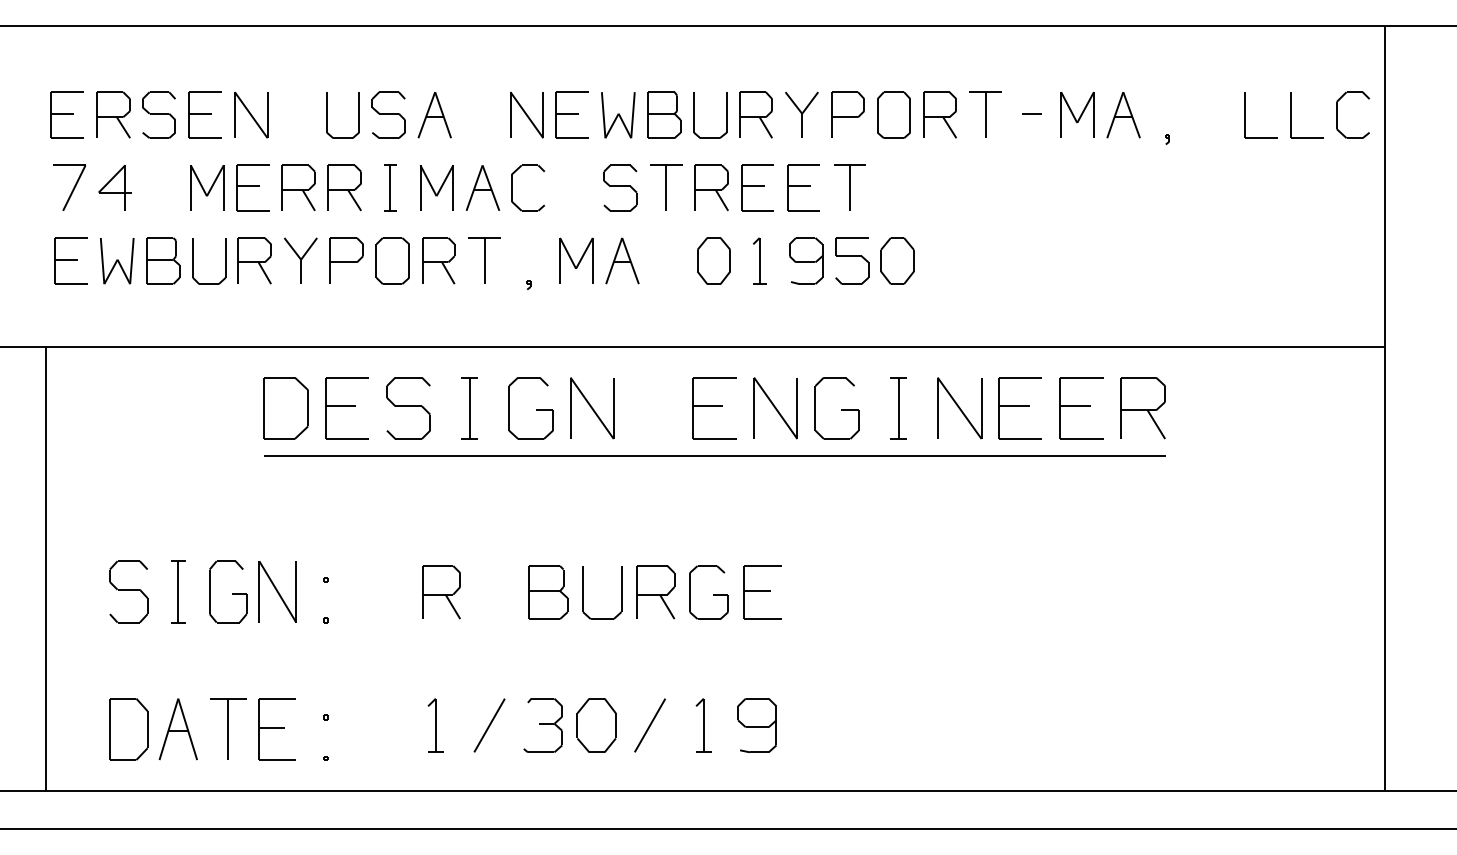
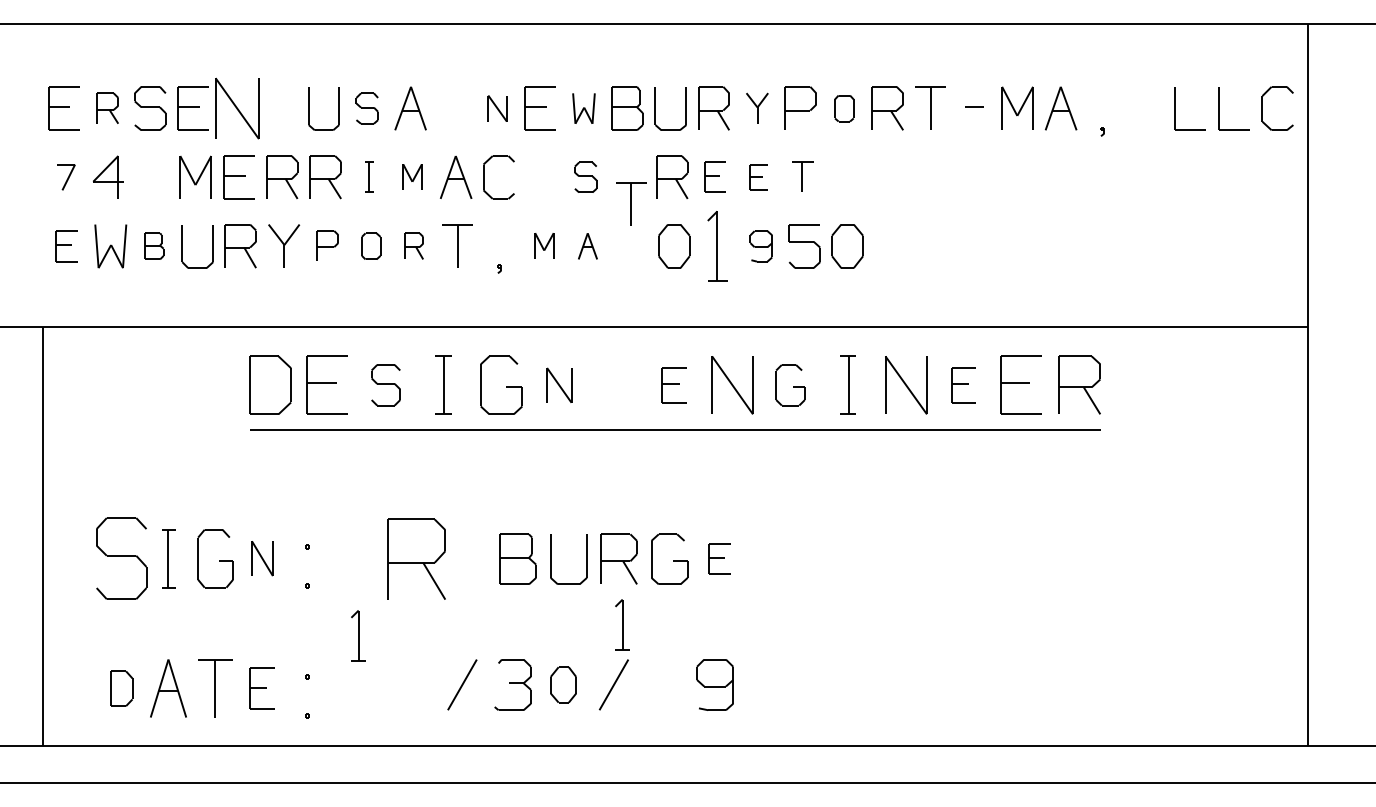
part: (802, 114) -> (757, 107), size x0.7
part: (113, 115) -> (107, 108), size x0.7
part: (251, 115) -> (237, 108), size x1.4
part: (389, 115) -> (367, 108), size x0.7
part: (526, 115) -> (497, 108), size x0.6
part: (617, 115) -> (583, 108), size x0.7
part: (894, 115) -> (844, 108), size x0.6
part: (436, 187) -> (412, 176), size x0.6
part: (666, 187) -> (631, 203), moved
part: (849, 187) -> (802, 176), size x0.7
part: (70, 188) -> (66, 177), size x0.6
part: (390, 188) -> (368, 177), size x0.7
part: (619, 188) -> (585, 177), size x0.7
part: (756, 188) -> (714, 177), size x0.7
part: (803, 188) -> (758, 177), size x0.6
part: (346, 260) -> (327, 245), size x0.7
part: (576, 260) -> (544, 245), size x0.6
part: (70, 261) -> (66, 246), size x0.7
part: (163, 261) -> (154, 246), size x0.6
part: (393, 261) -> (371, 246), size x0.6
part: (437, 261) -> (413, 246), size x0.6
part: (622, 261) -> (587, 246), size x0.6
part: (759, 261) -> (717, 246), size x1.6
part: (806, 261) -> (761, 246), size x0.7
part: (408, 407) -> (385, 384), size x0.7
part: (714, 407) -> (674, 384), size x0.6
part: (837, 407) -> (790, 384), size x0.7
part: (1020, 407) -> (963, 384), size x0.6
part: (592, 408) -> (559, 385), size x0.6
part: (128, 591) -> (121, 558), size x1.4
part: (277, 591) -> (262, 558), size x0.6
part: (440, 591) -> (416, 558), size x1.6
part: (761, 591) -> (719, 558), size x0.6
part: (435, 725) -> (358, 635), moved
part: (596, 725) -> (563, 684), size x0.7
part: (703, 725) -> (622, 624), moved
part: (128, 729) -> (121, 688), size x0.6
part: (276, 729) -> (261, 688), size x0.7

